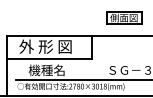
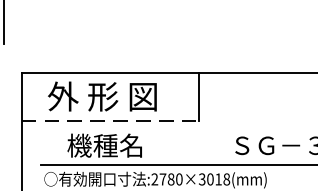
part: (124, 17) -> (266, 35), removed
line: (49, 58) -> (110, 121), solid -> dashed

